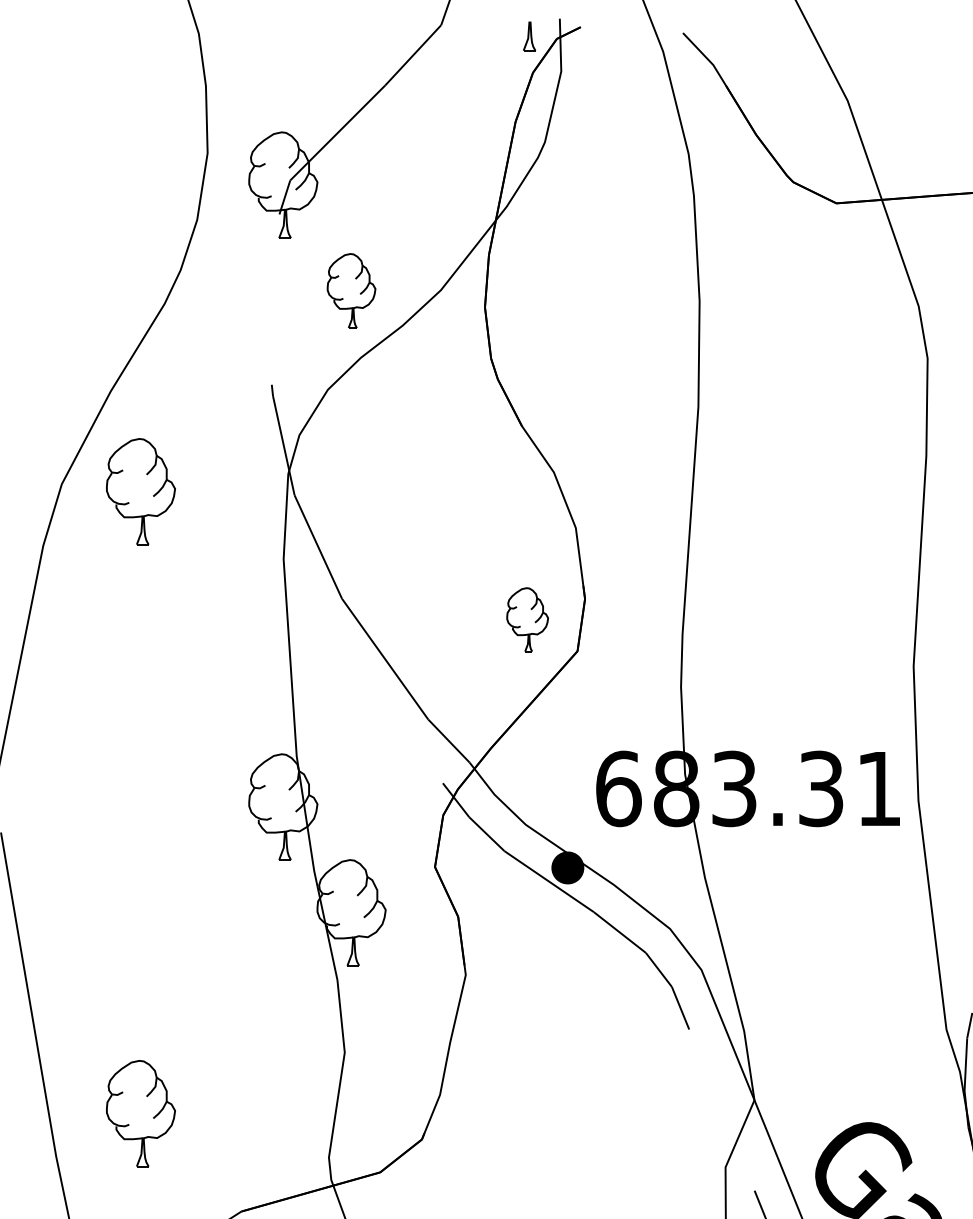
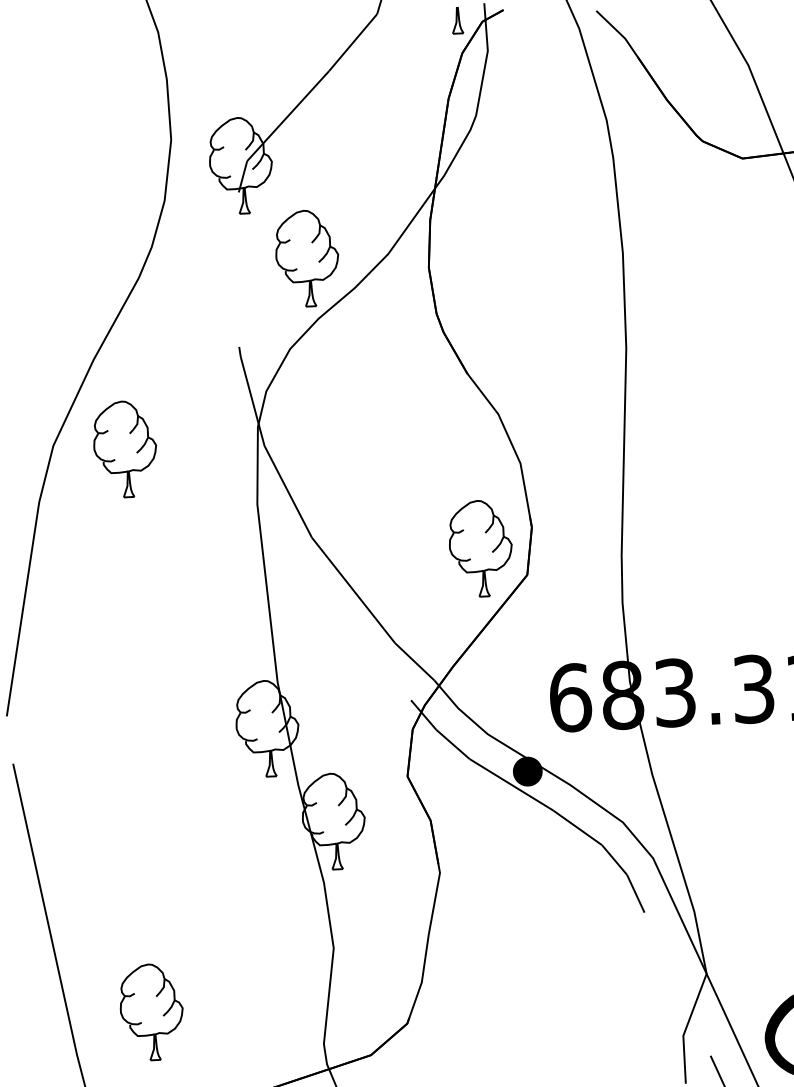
part: (351, 290) -> (307, 258), size x1.43
part: (527, 619) -> (480, 548), size x1.67

